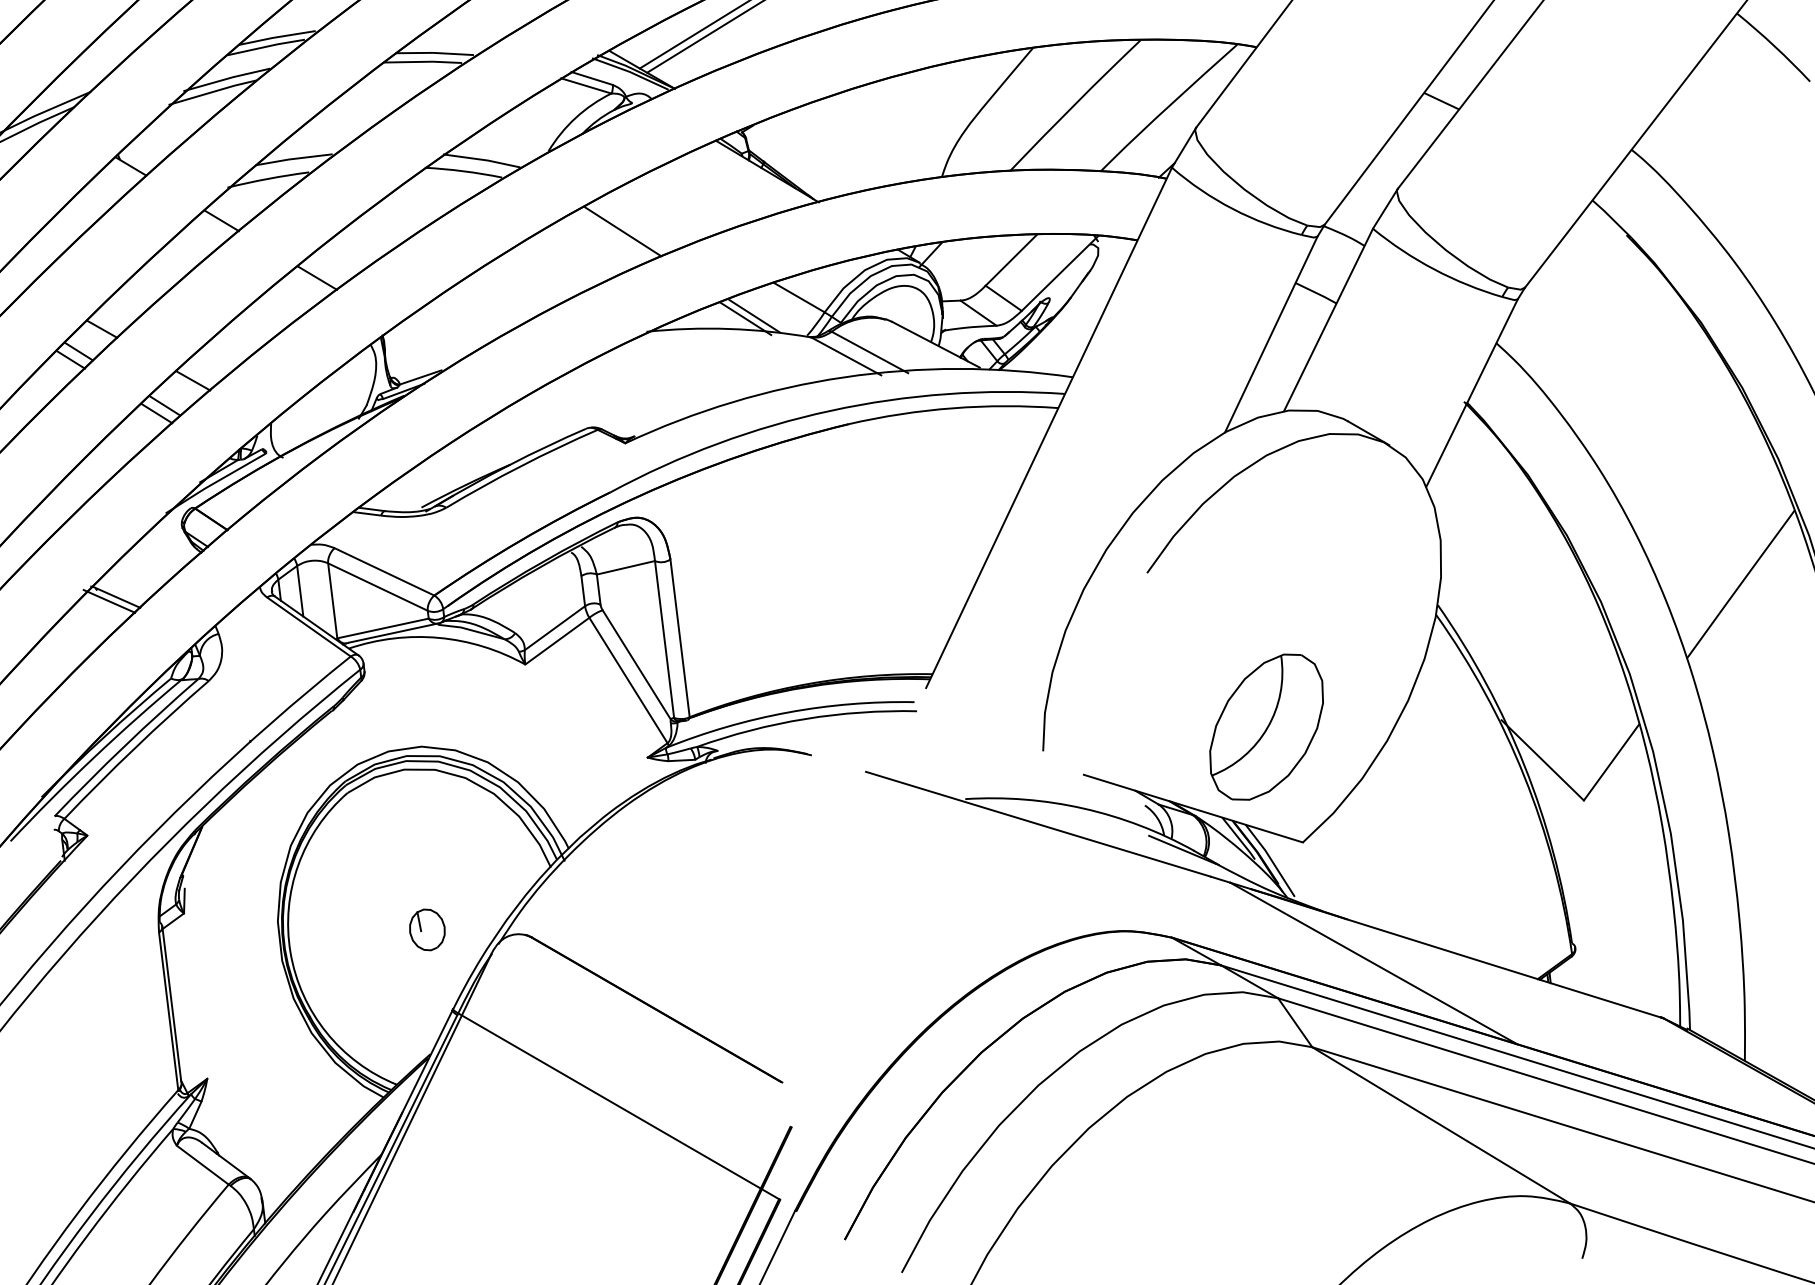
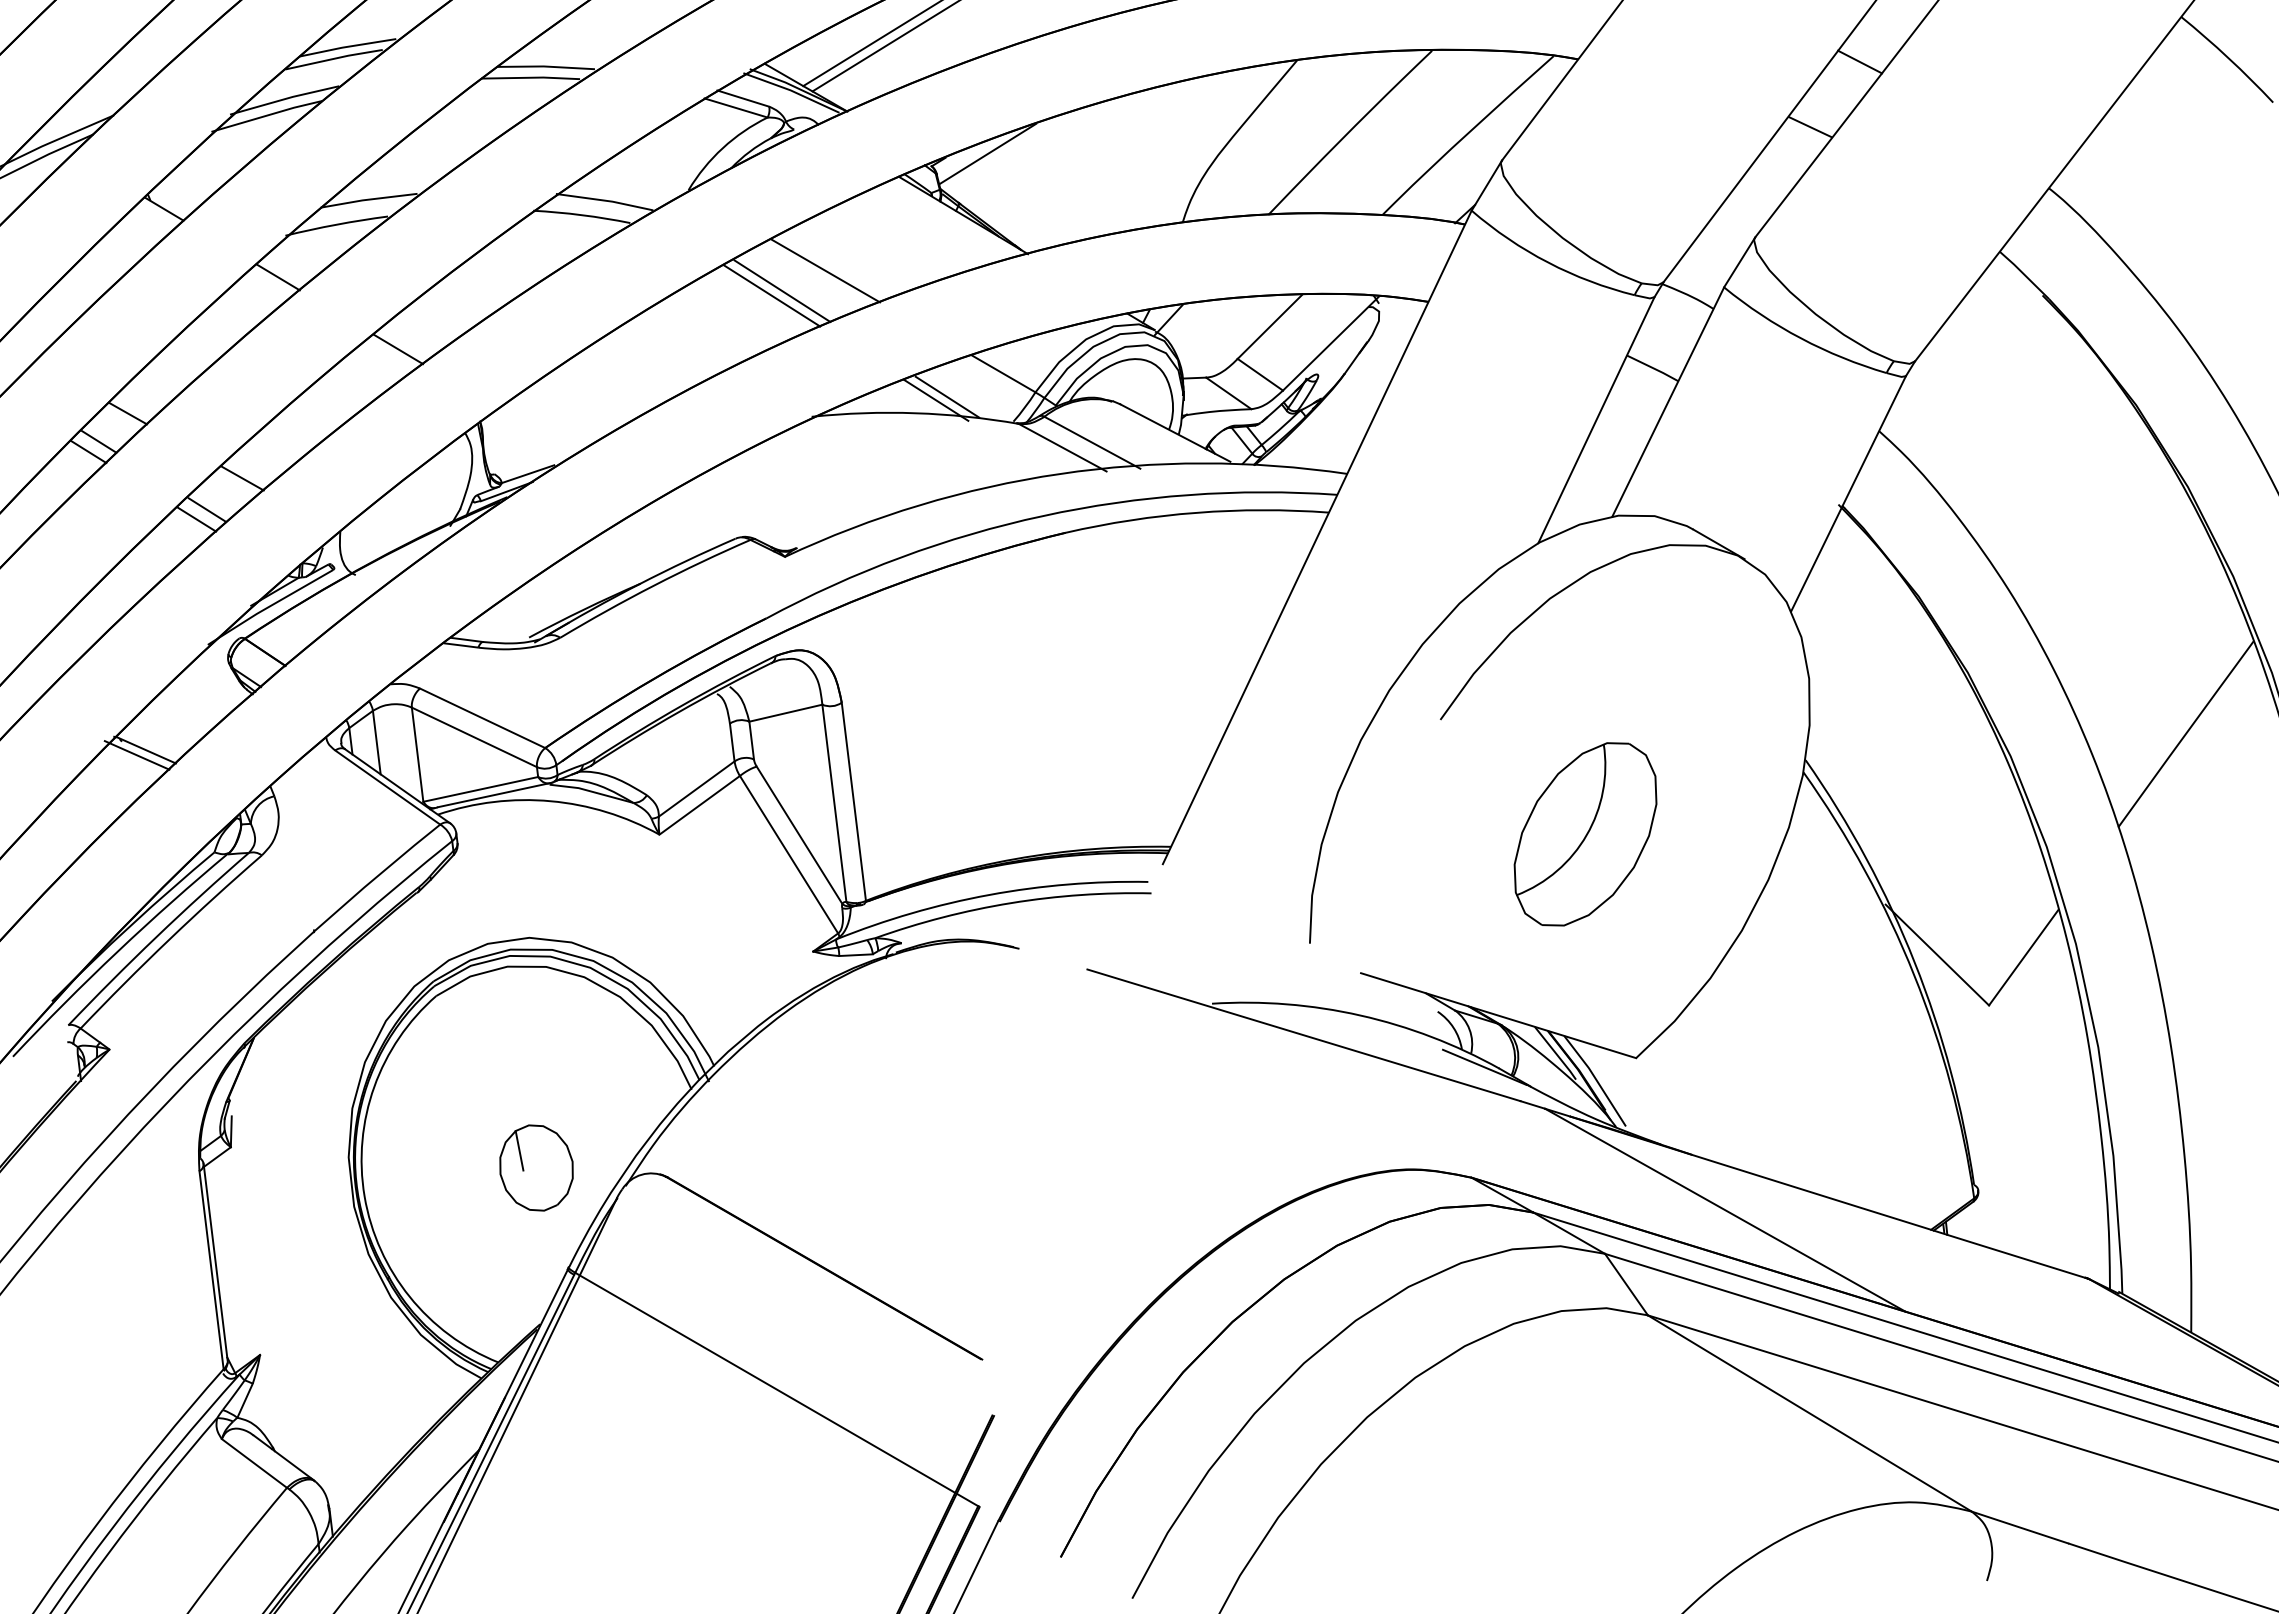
line: (1481, 48) -> (1860, 61), added
line: (786, 122) -> (987, 153), added
line: (657, 215) -> (825, 270), added
line: (614, 235) -> (771, 295), added
part: (1266, 727) -> (1585, 834), moved
part: (427, 929) -> (536, 1167), size x1.67

